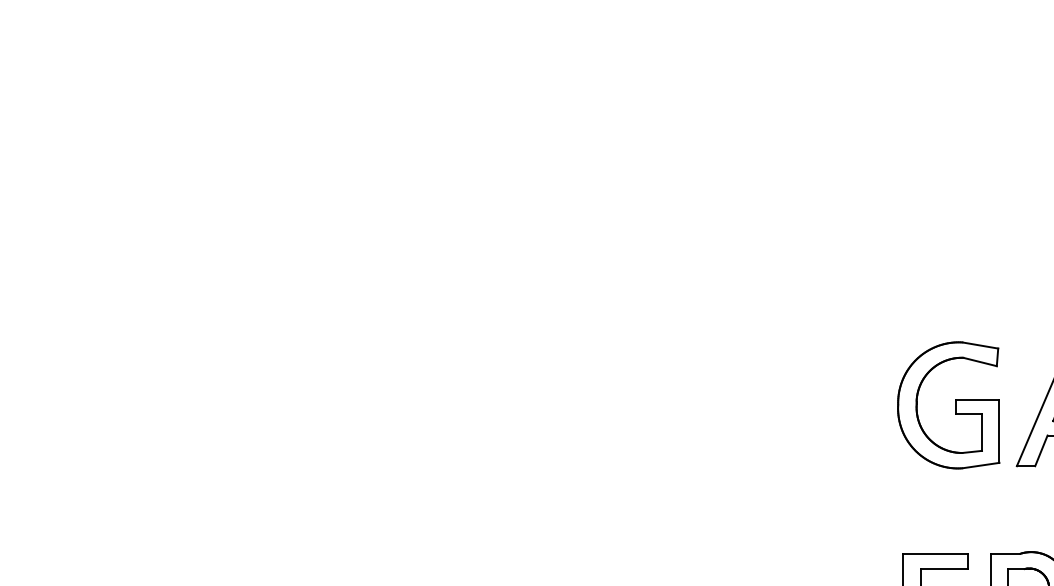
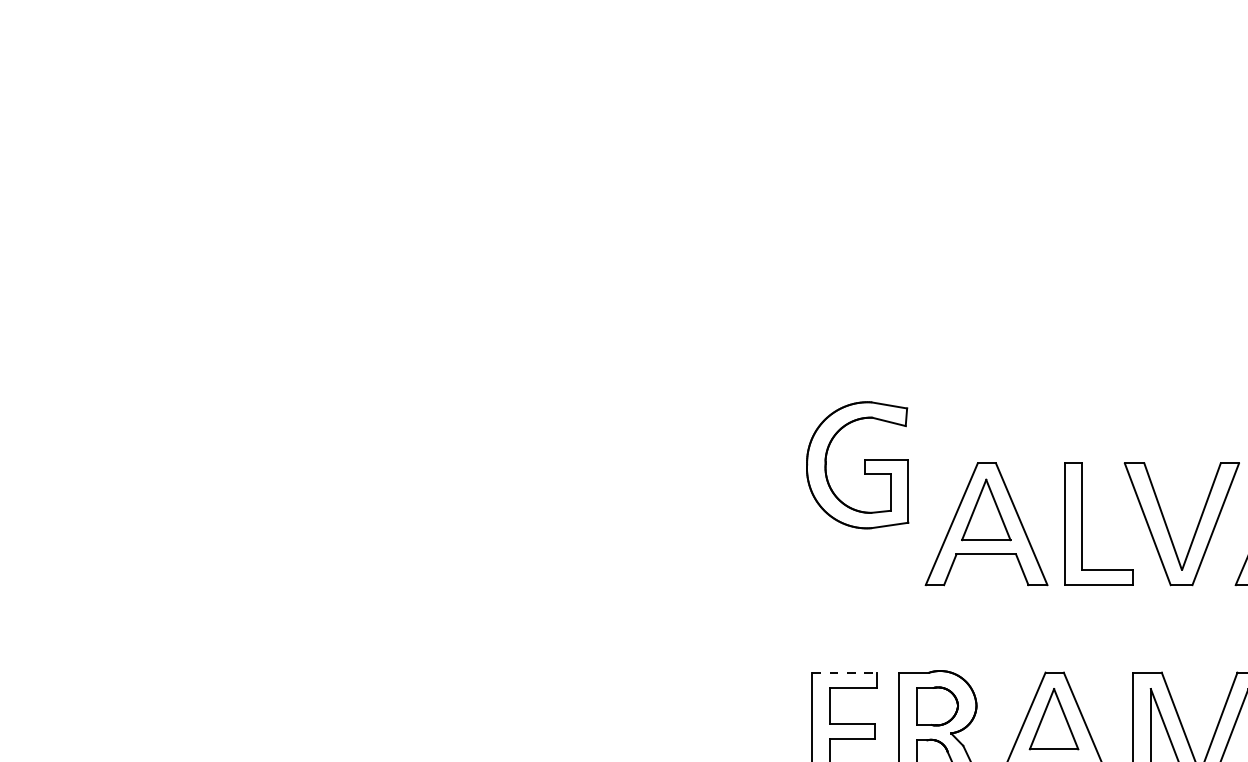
part: (955, 405) -> (864, 465), moved
line: (936, 553) -> (845, 672), solid -> dashed

